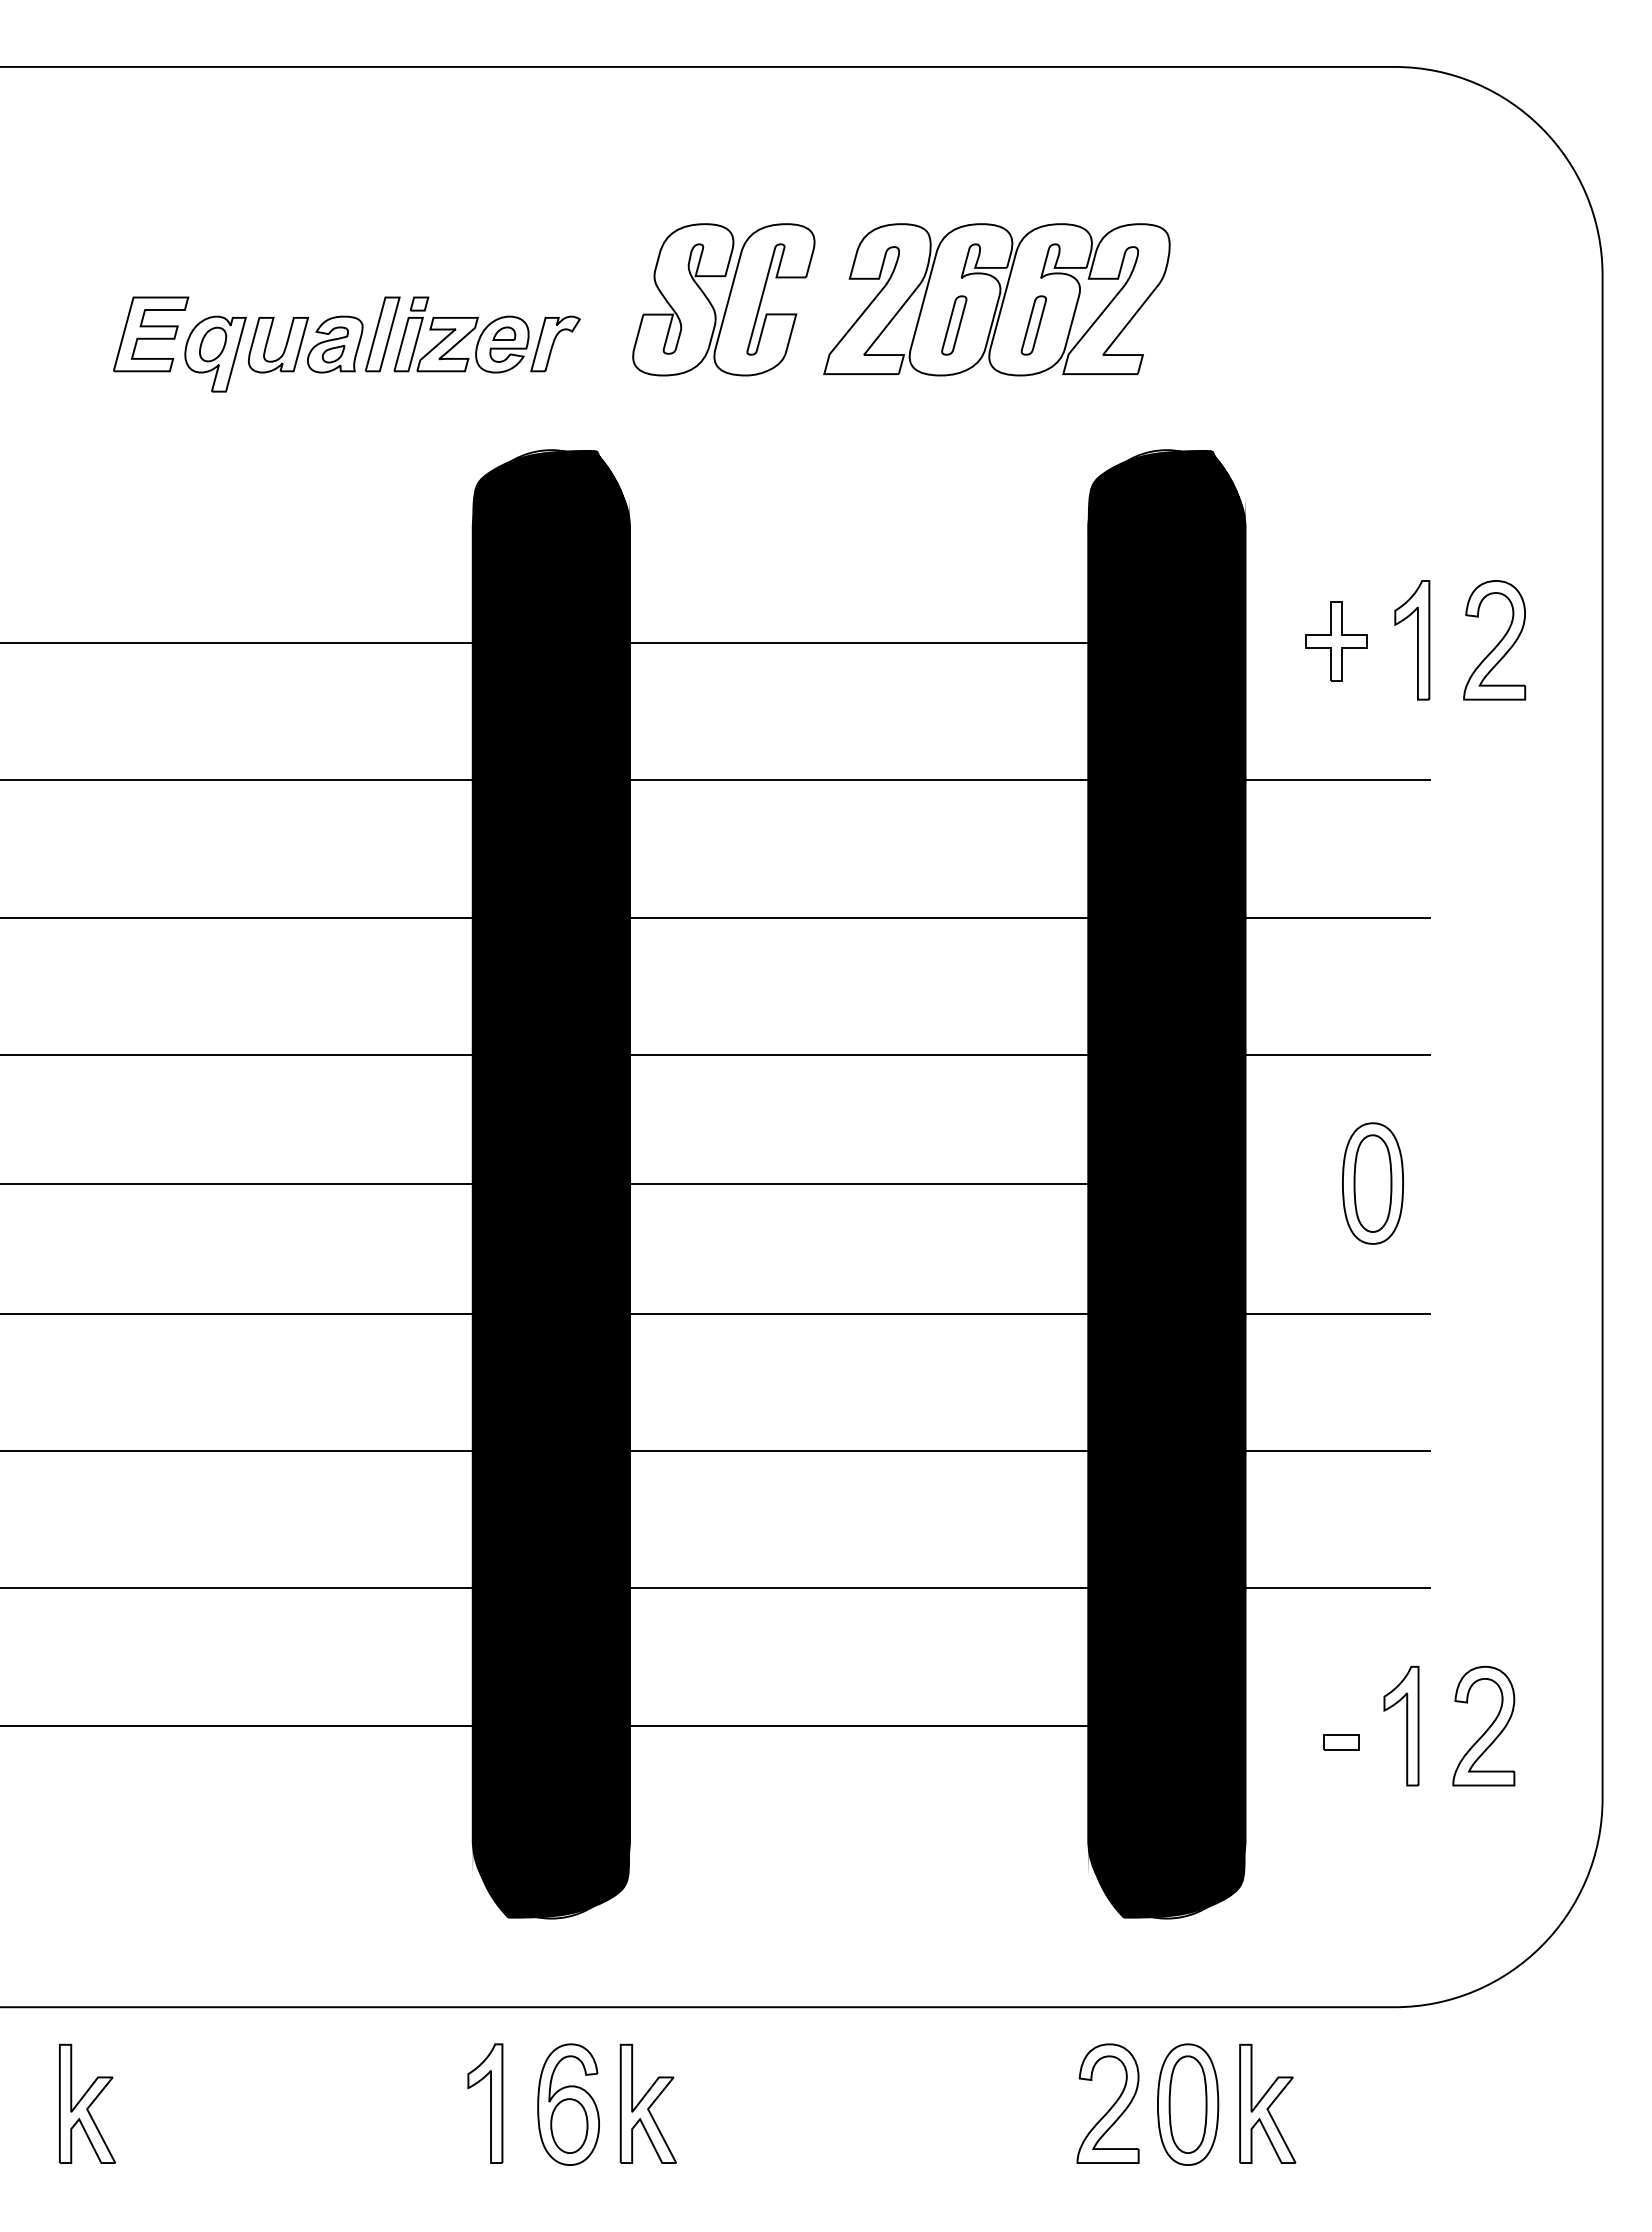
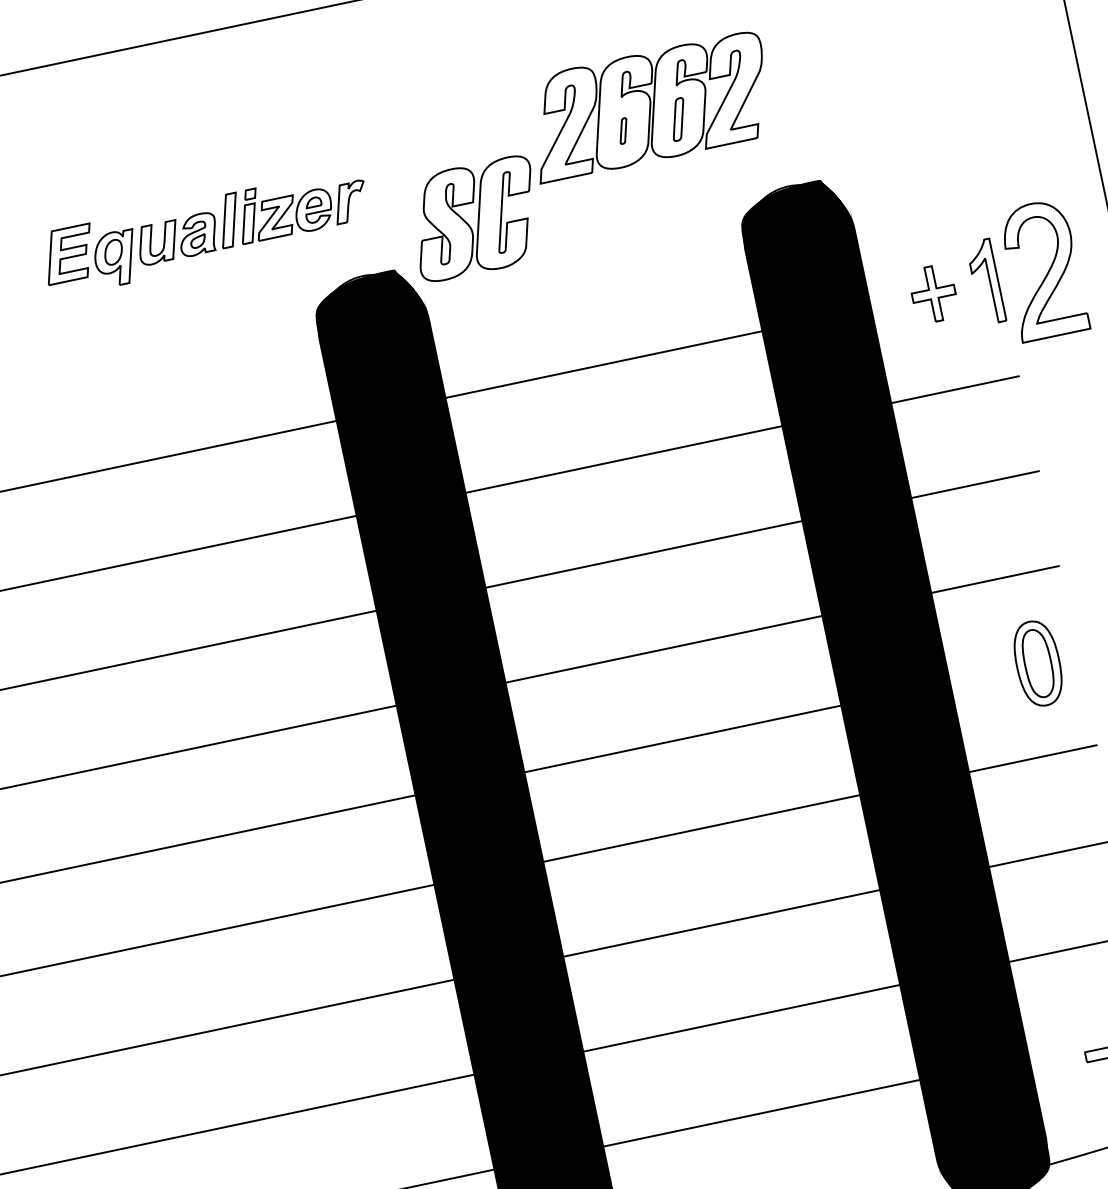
part: (723, 299) -> (475, 218), moved
part: (954, 325) -> (623, 131), size x0.6
part: (1494, 640) -> (1042, 270), size x1.6

